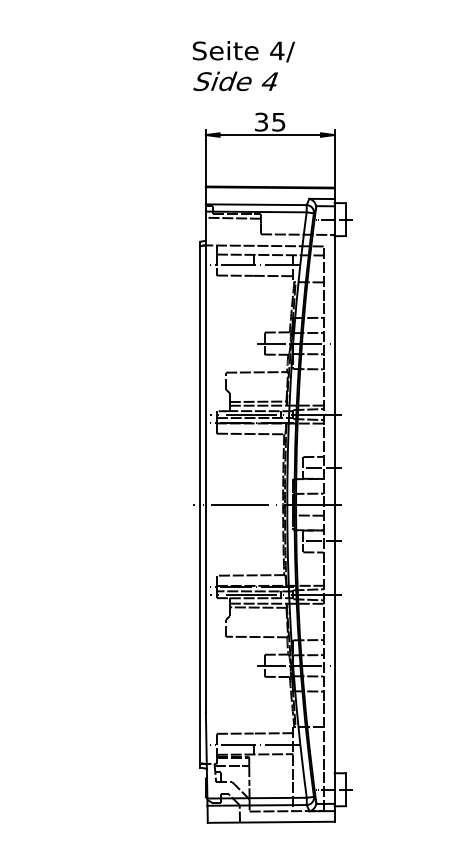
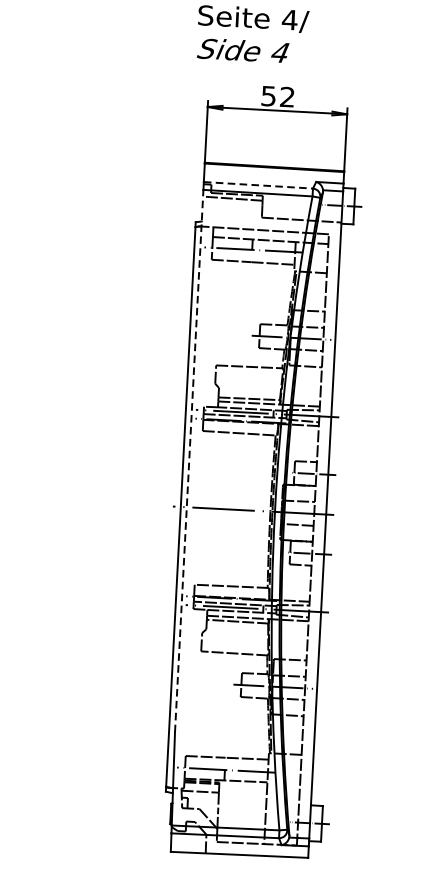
text: (270, 121) -> (278, 95), 35 -> 52
line: (256, 204) -> (258, 185), solid -> dashed
line: (205, 461) -> (188, 460), solid -> dashed

